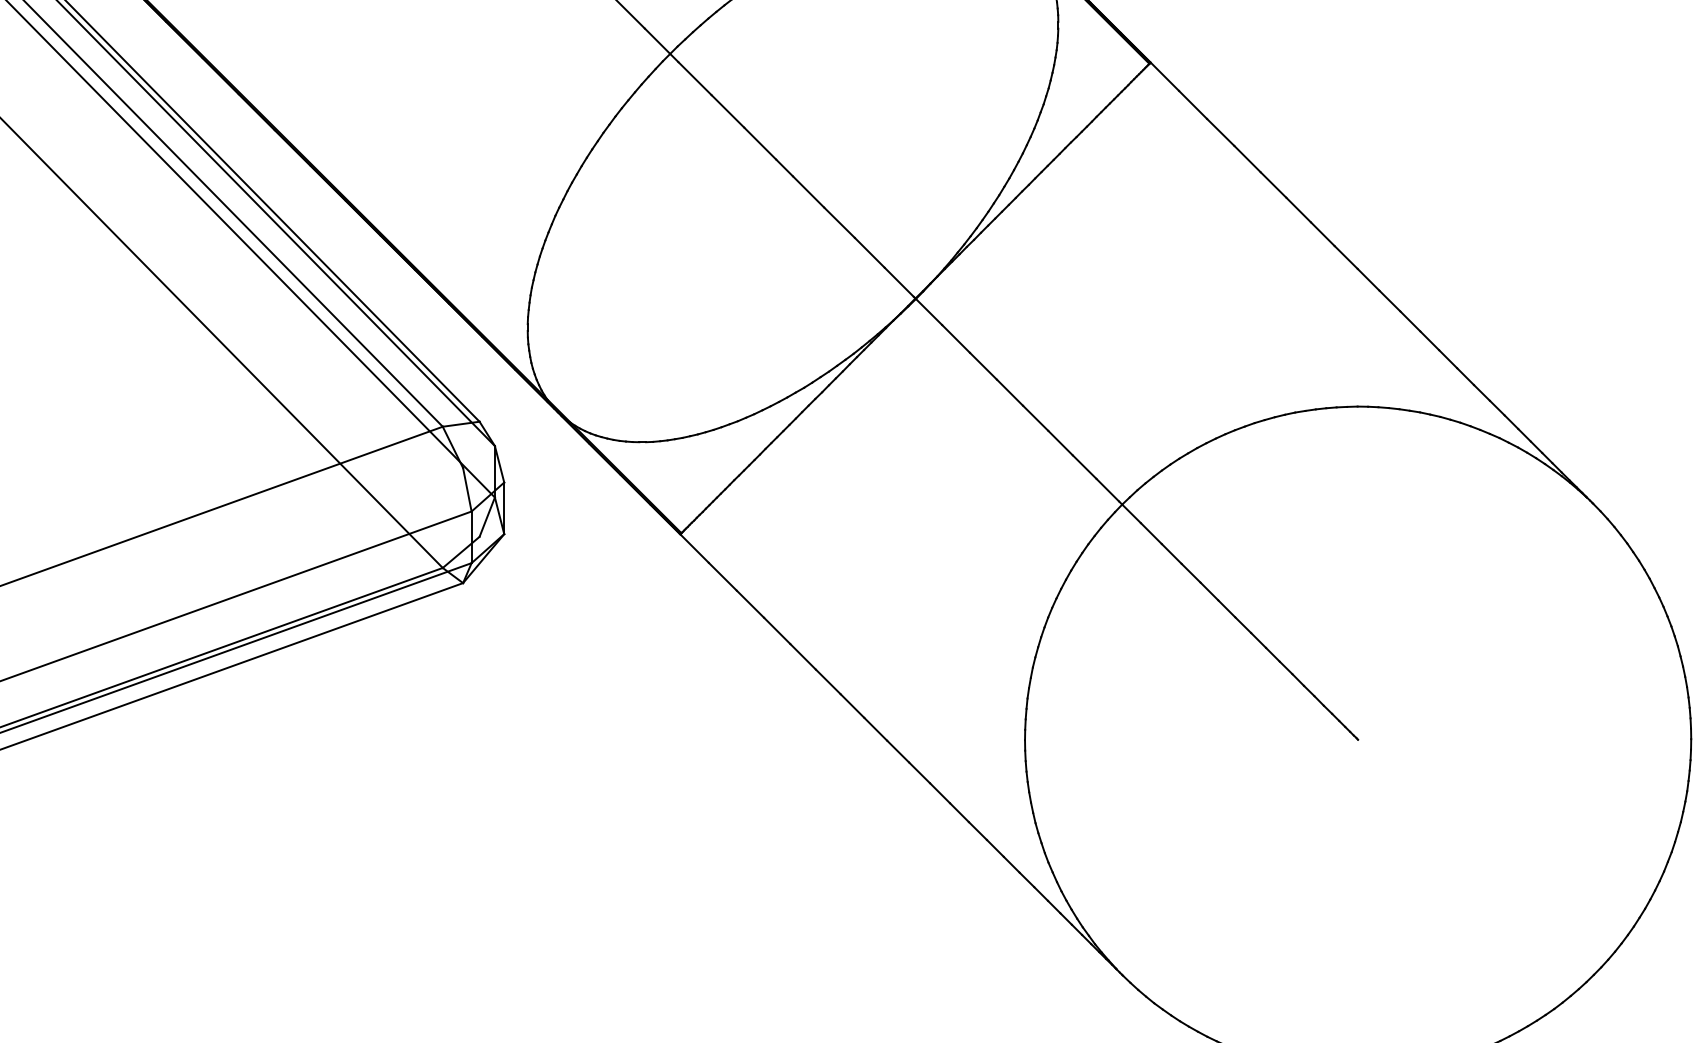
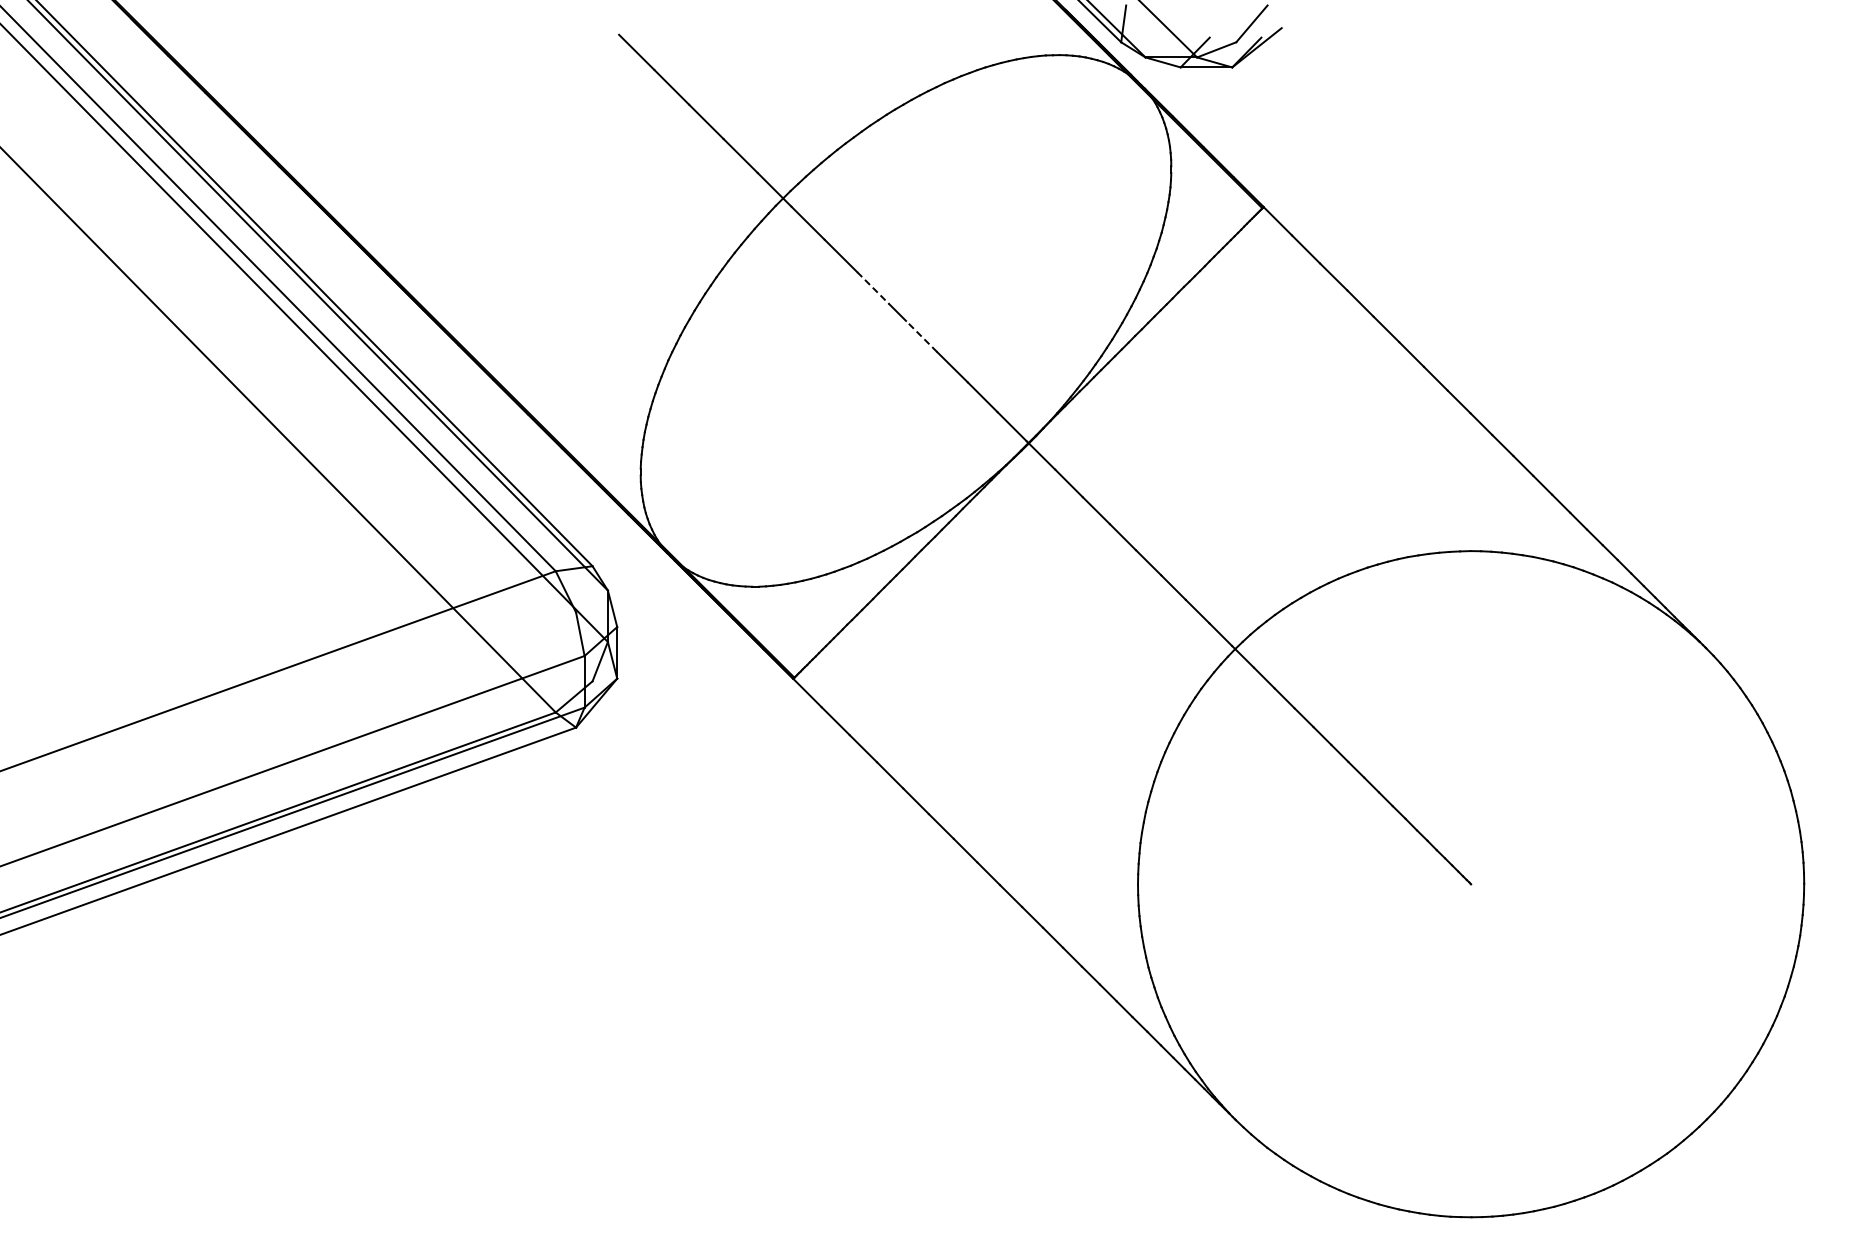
line: (760, 144) -> (873, 288), solid -> dashed
line: (808, 192) -> (921, 336), solid -> dashed

